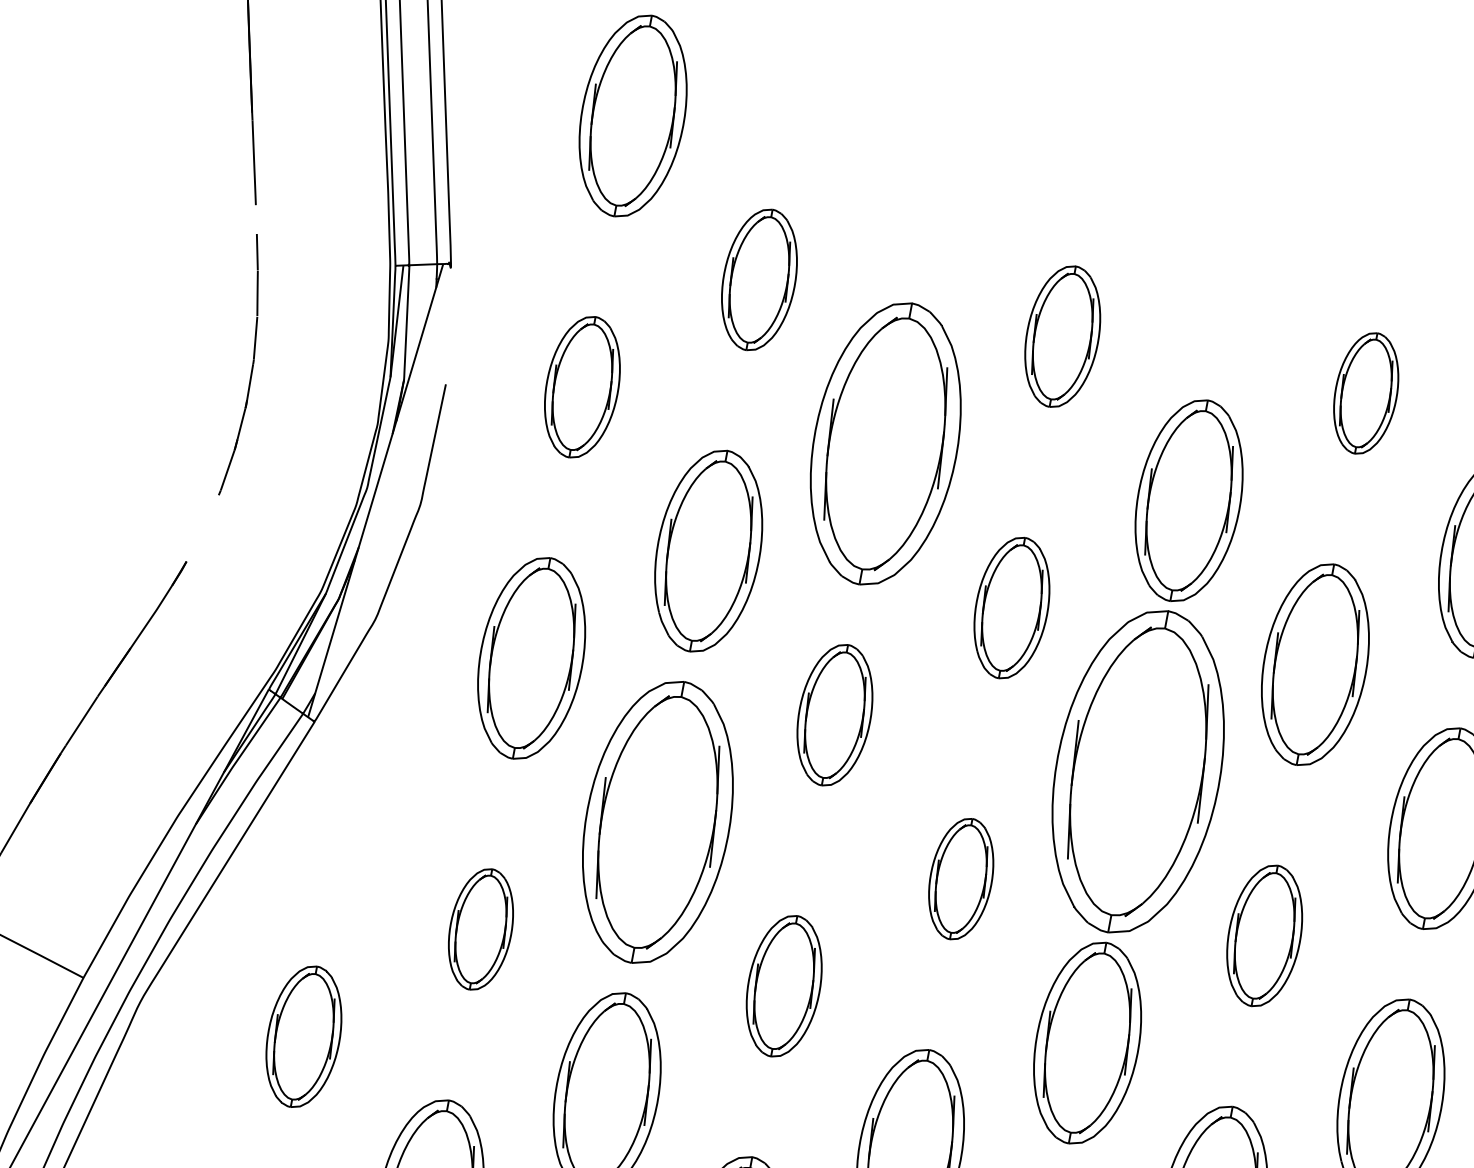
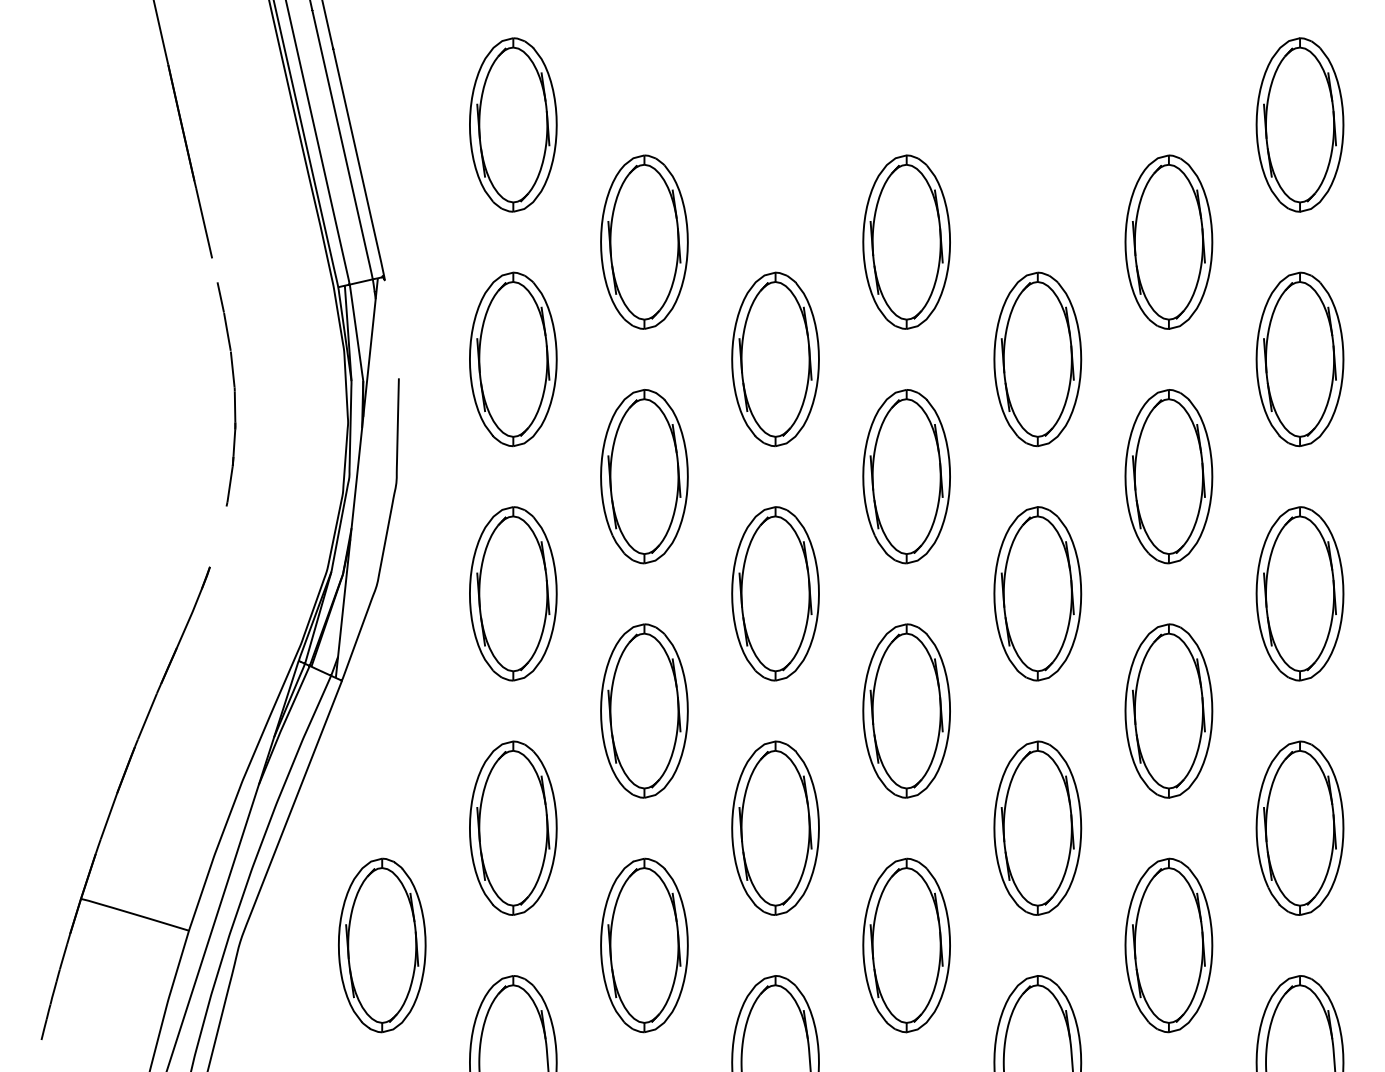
part: (759, 279) -> (644, 241), size x1.43
part: (1062, 335) -> (906, 241), size x1.43
part: (582, 387) -> (513, 359), size x1.43
part: (1365, 392) -> (1168, 241), size x1.67
part: (885, 444) -> (775, 359), size x0.71
part: (1011, 607) -> (906, 476), size x1.43
part: (834, 714) -> (775, 593), size x1.43
part: (1138, 771) -> (1037, 593), size x0.62
part: (658, 821) -> (644, 710), size x0.71
part: (961, 878) -> (906, 710), size x1.67
part: (481, 928) -> (513, 827), size x1.67
part: (1264, 935) -> (1168, 710), size x1.43
part: (784, 985) -> (775, 827), size x1.43
part: (304, 1036) -> (382, 945), size x1.43

